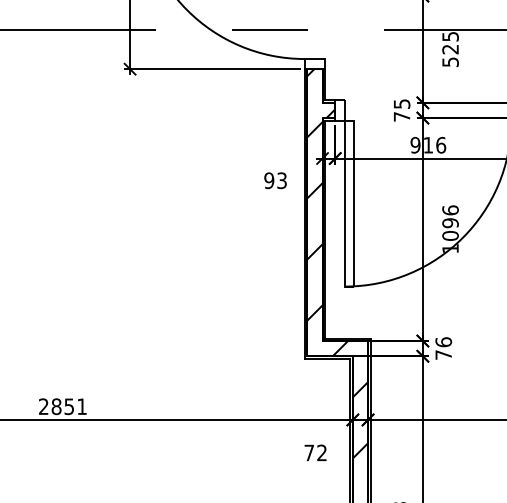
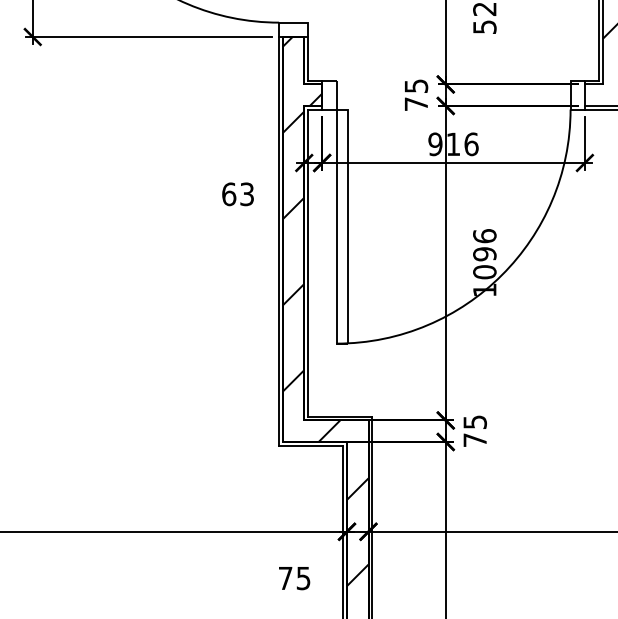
text: (269, 180) -> (229, 194), 93 -> 63
text: (443, 342) -> (474, 422), 76 -> 75
text: (321, 452) -> (302, 577), 72 -> 75

